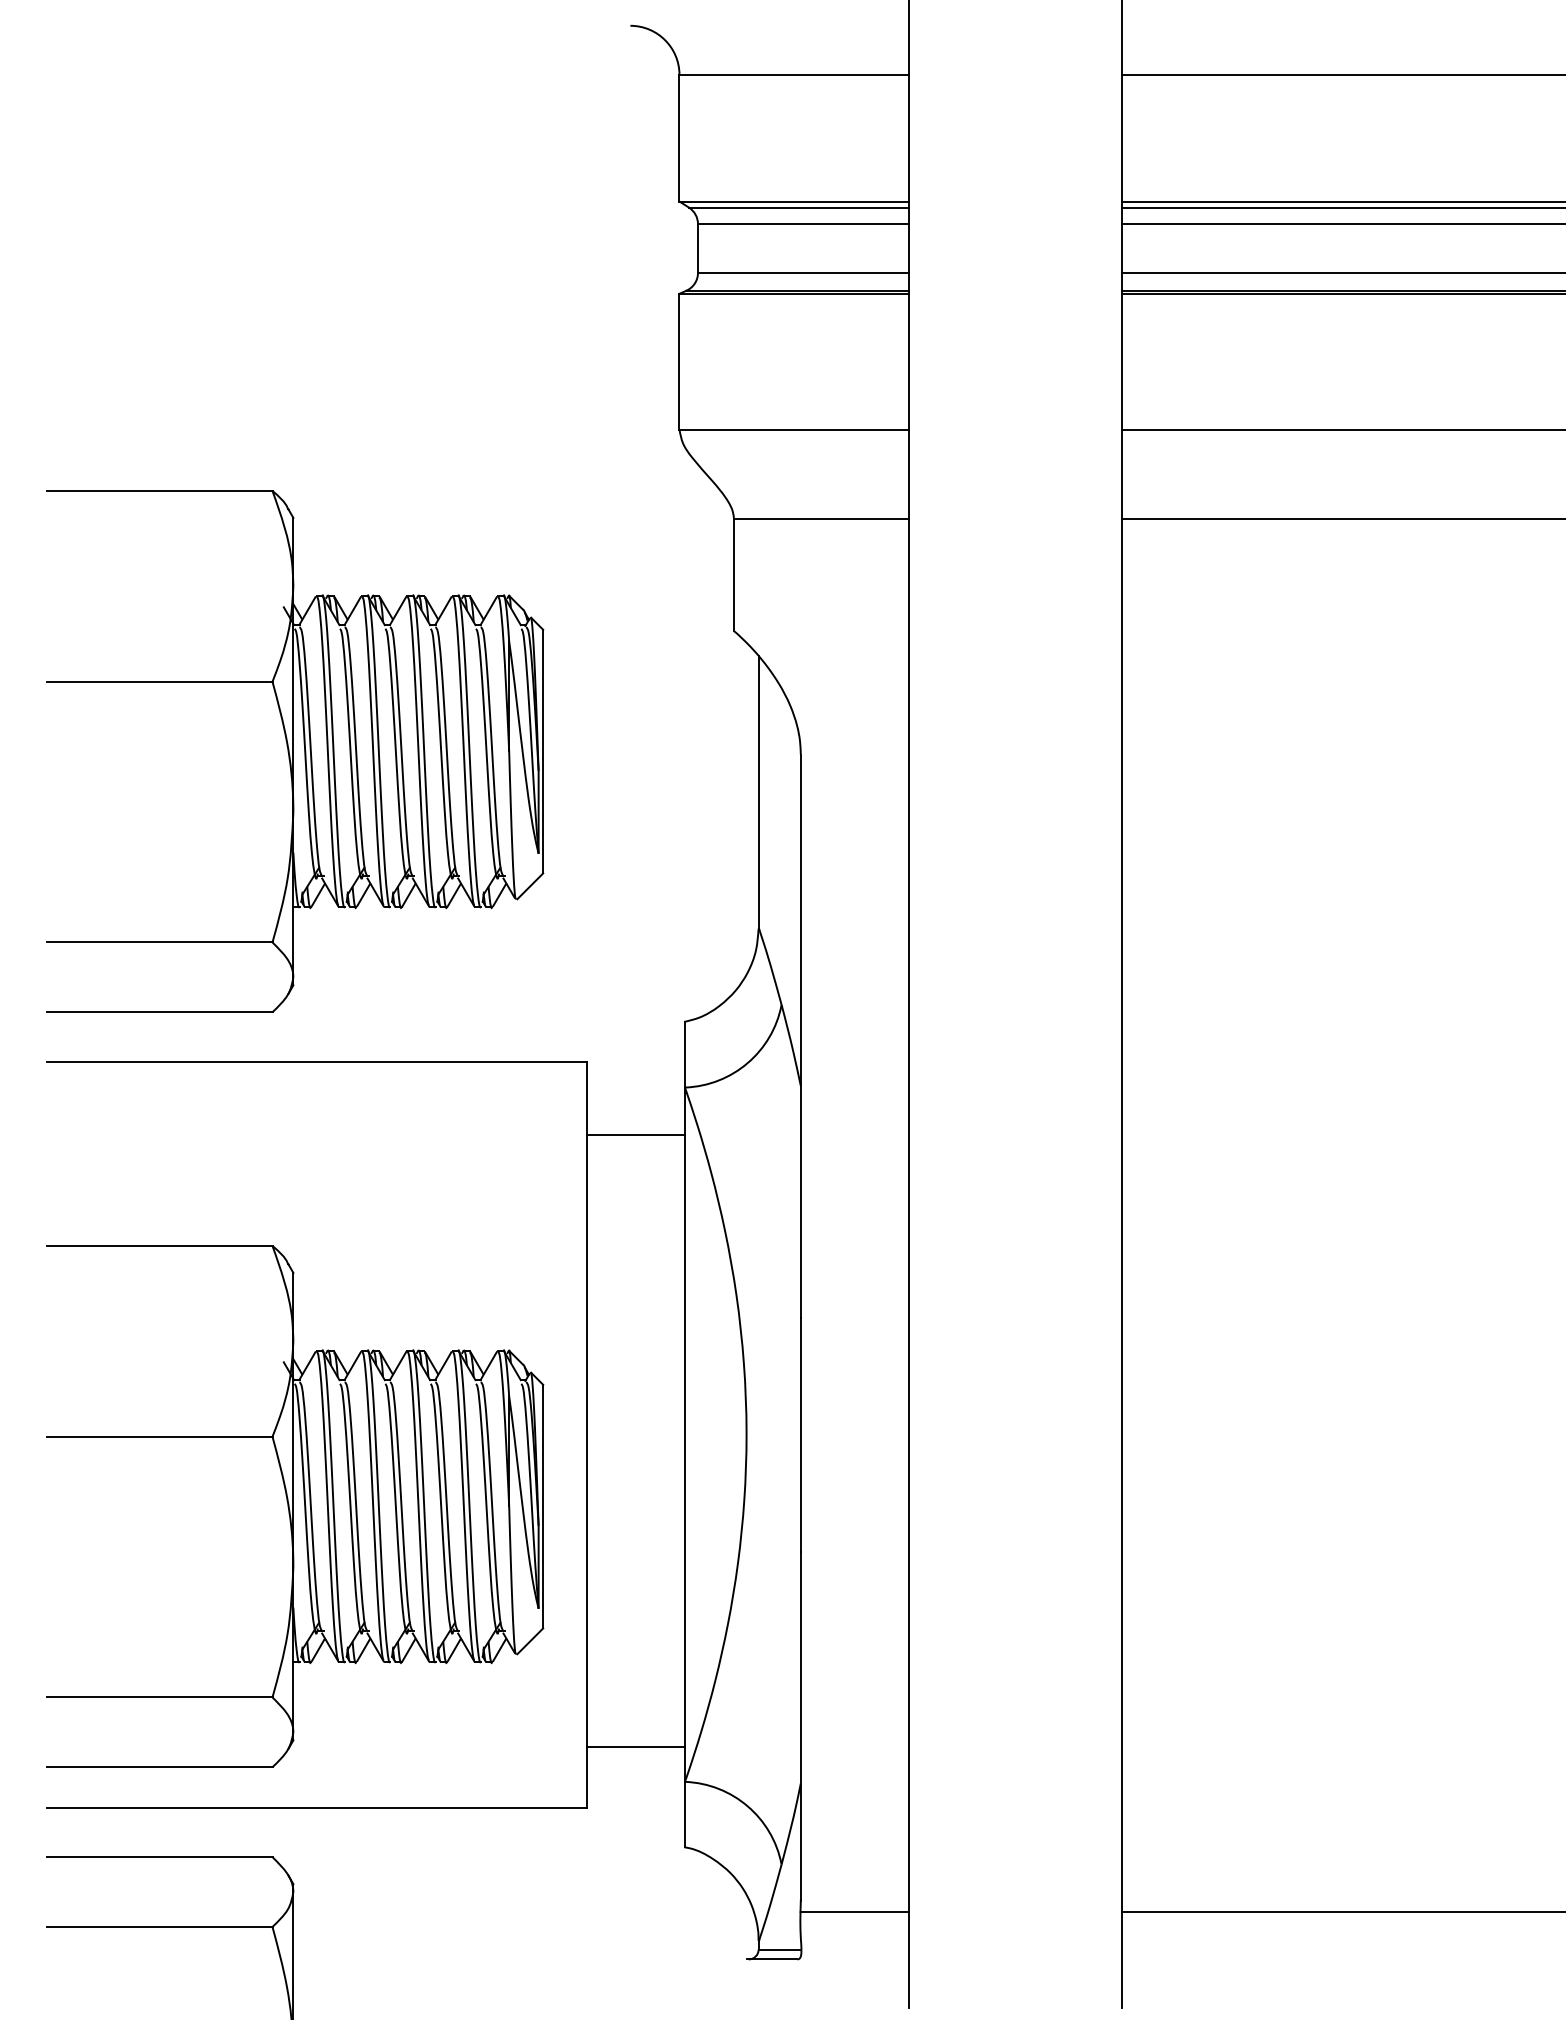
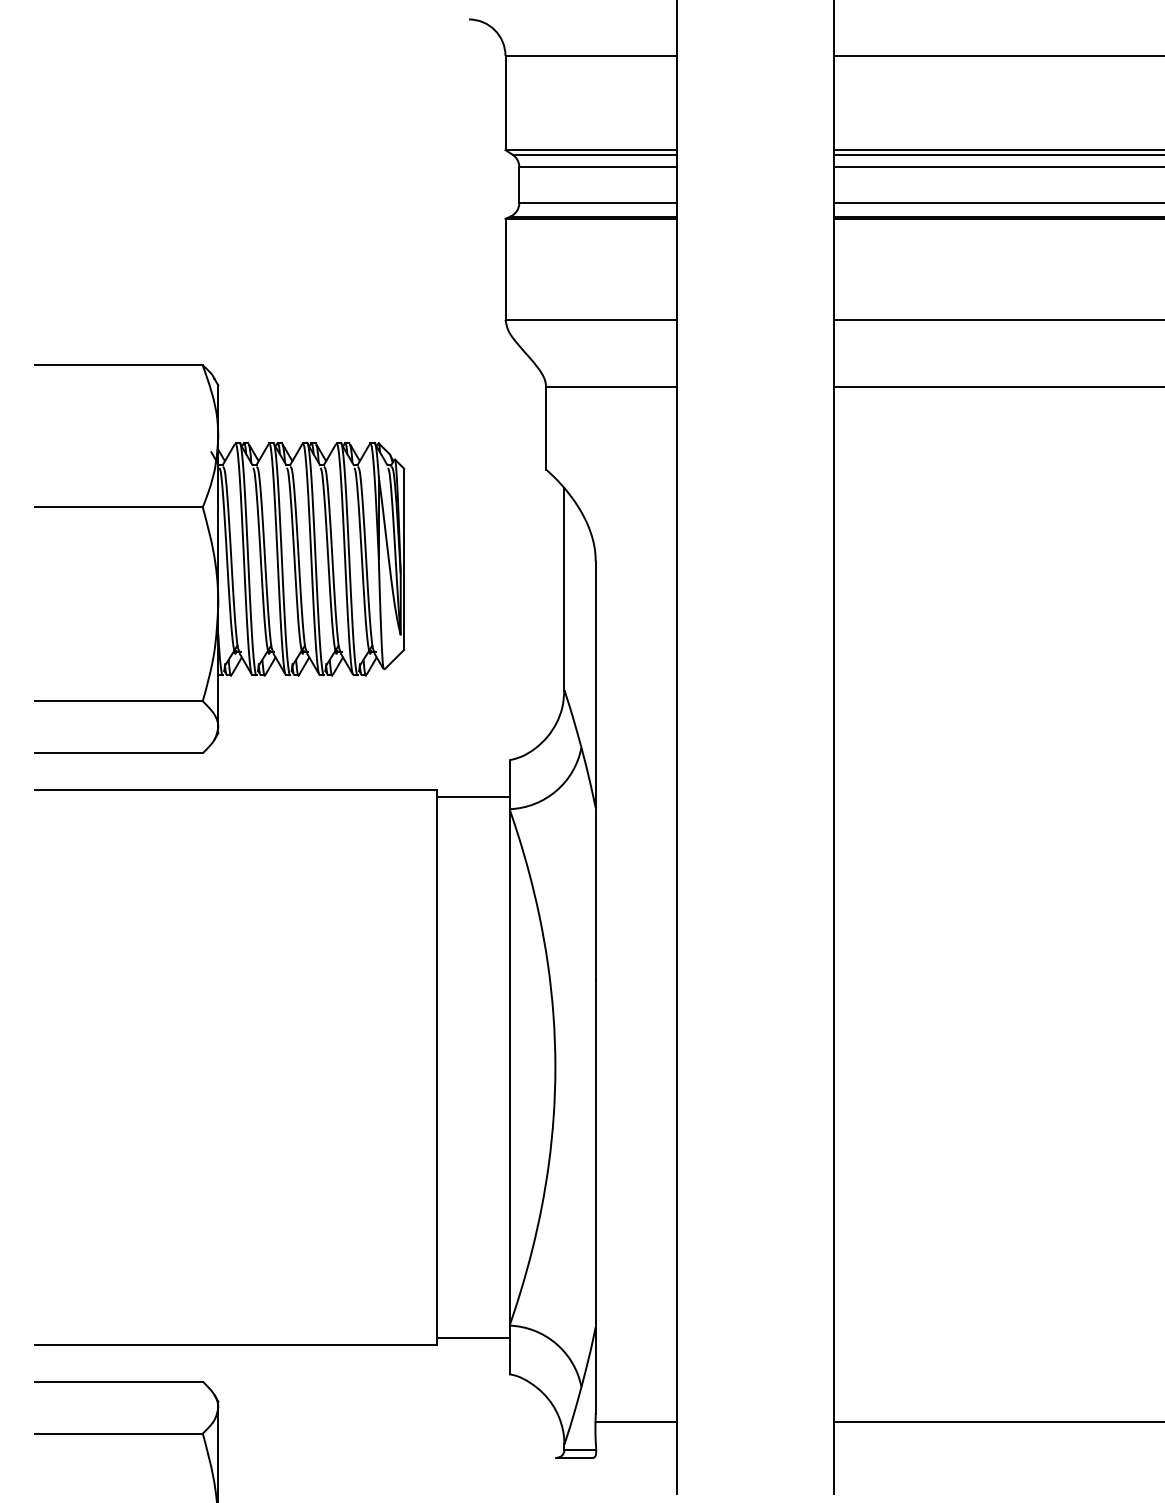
line: (635, 1134) -> (472, 797), moved
part: (295, 1506) -> (219, 1120), removed
line: (635, 1746) -> (472, 1337), moved

